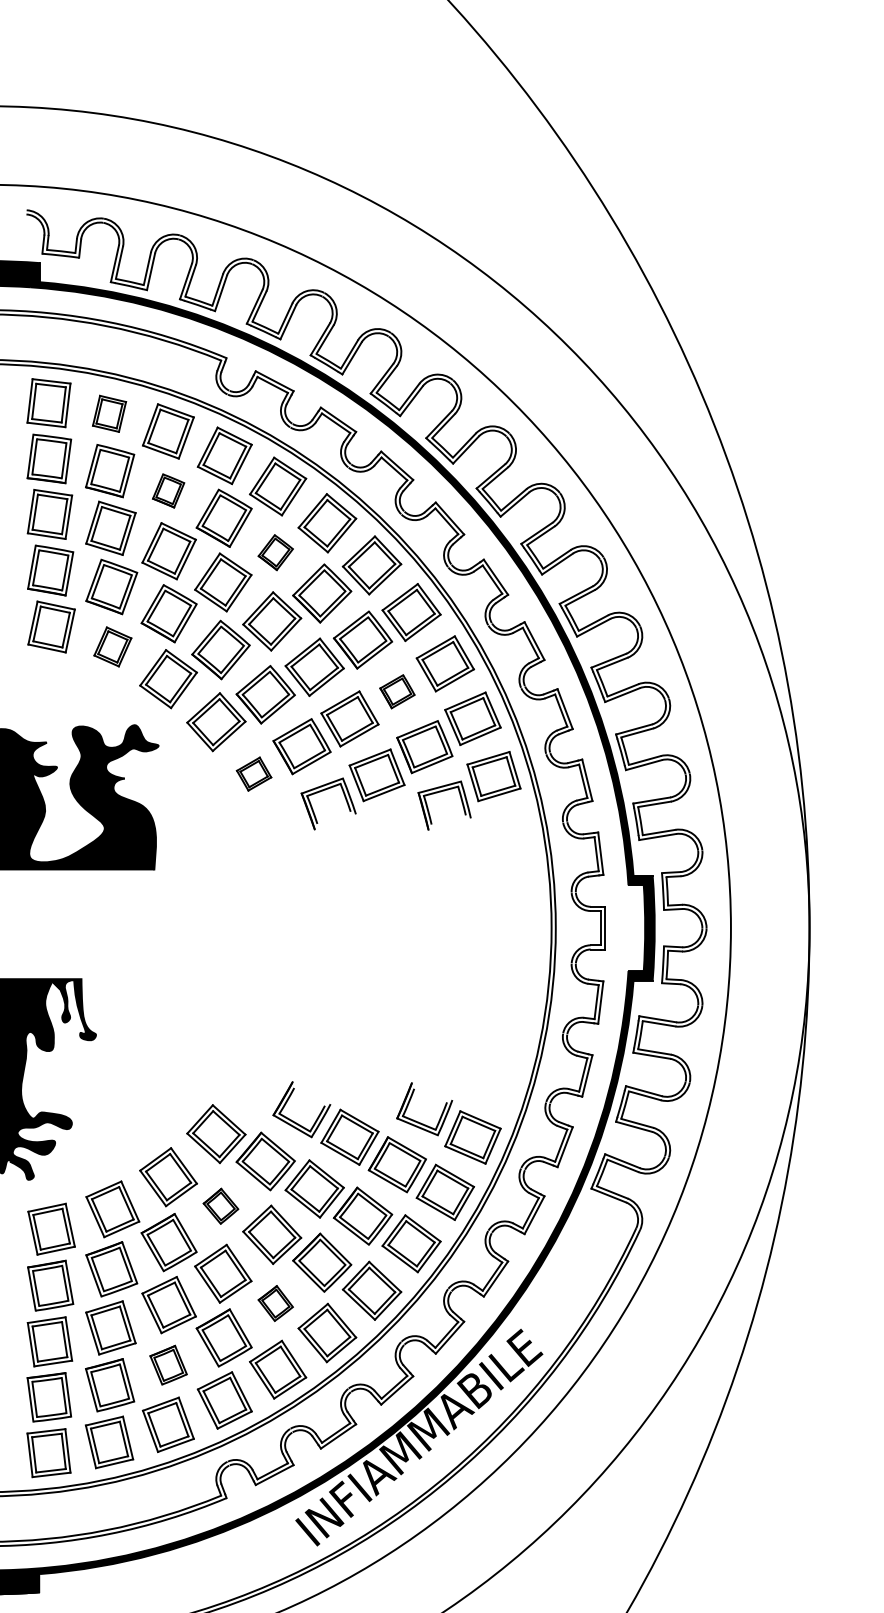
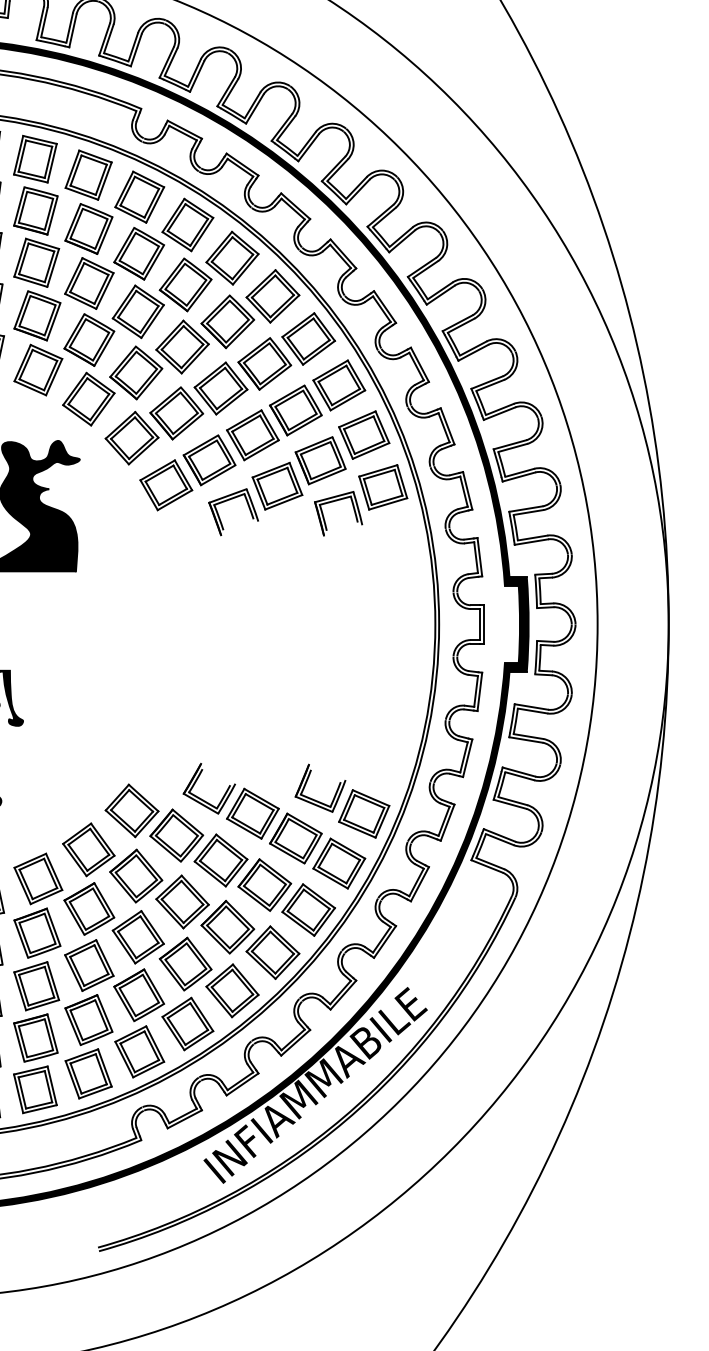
part: (109, 413) -> (35, 158), size x1.43
part: (168, 490) -> (88, 228), size x1.67
part: (275, 552) -> (185, 284), size x1.67
part: (112, 646) -> (38, 369), size x1.43
part: (397, 691) -> (295, 410), size x1.67
part: (253, 773) -> (165, 484), size x1.67
part: (220, 1206) -> (135, 876), size x1.67
part: (275, 1303) -> (185, 964), size x1.67
part: (168, 1364) -> (88, 1019), size x1.43

